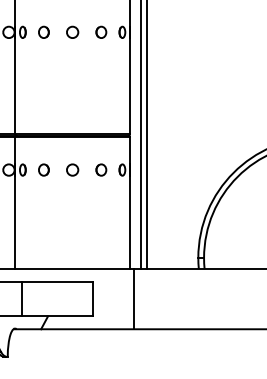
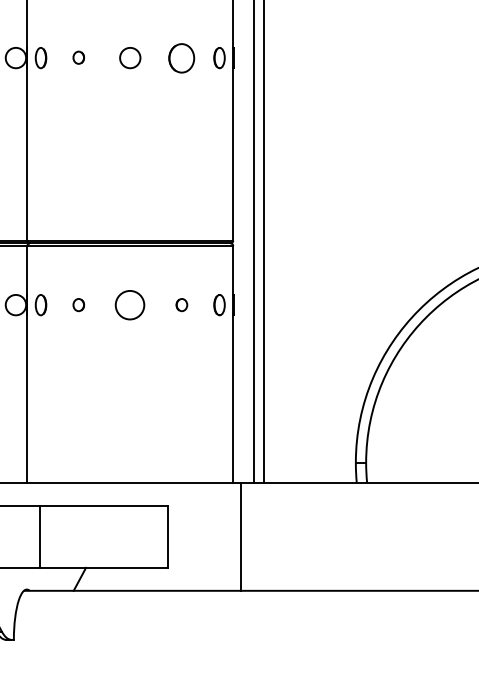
part: (43, 31) -> (77, 56), size x0.6
part: (101, 31) -> (182, 56), size x1.4
part: (43, 169) -> (77, 304), size x0.6
circle: (72, 169) -> (130, 304), size x1.4
part: (101, 169) -> (182, 304), size x0.6

